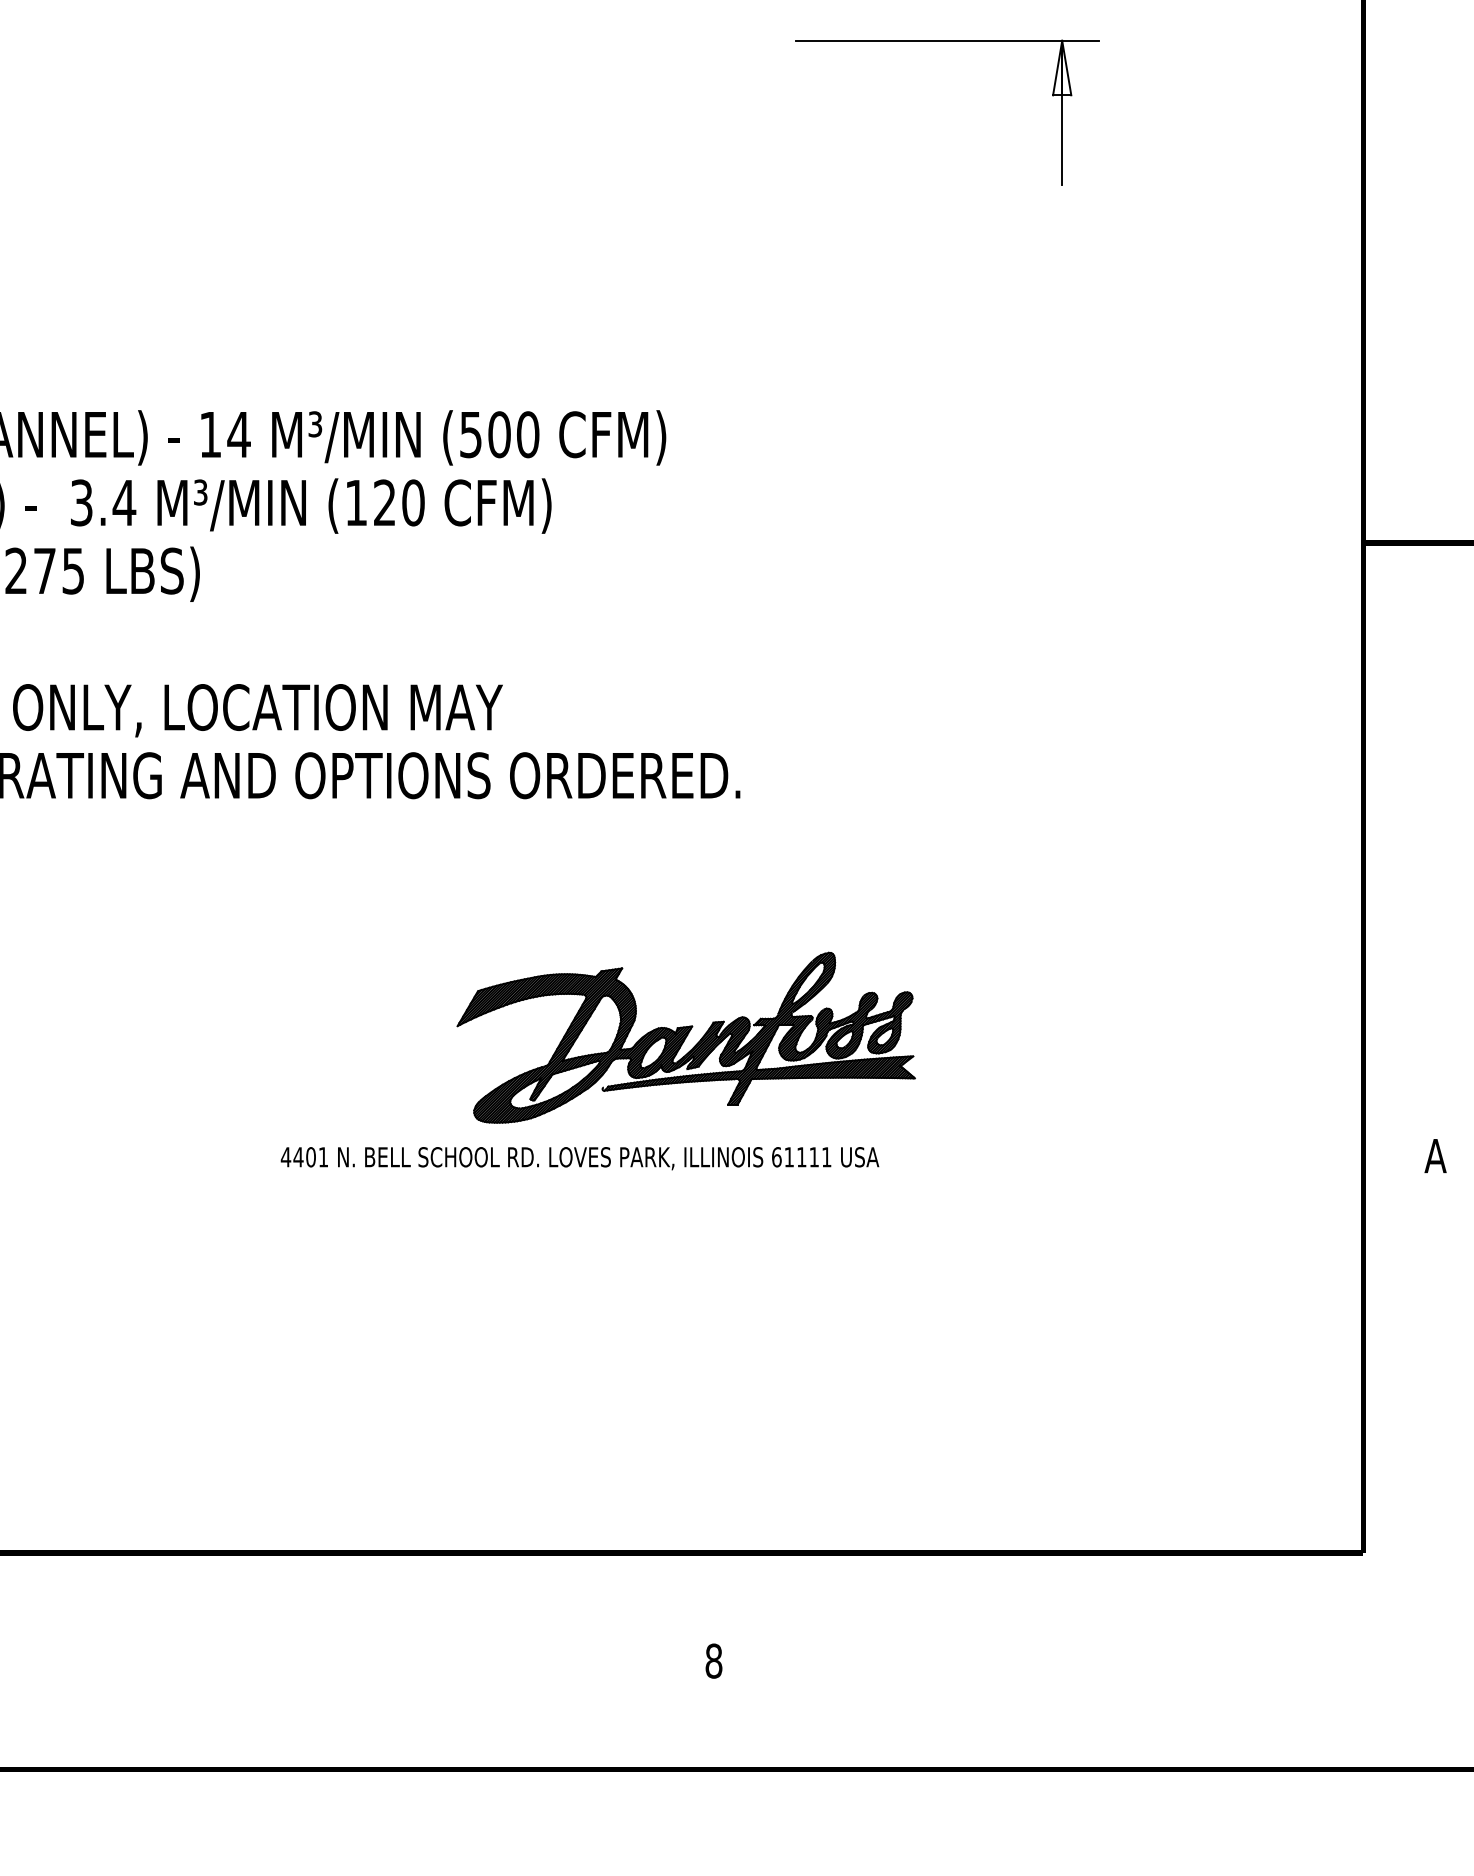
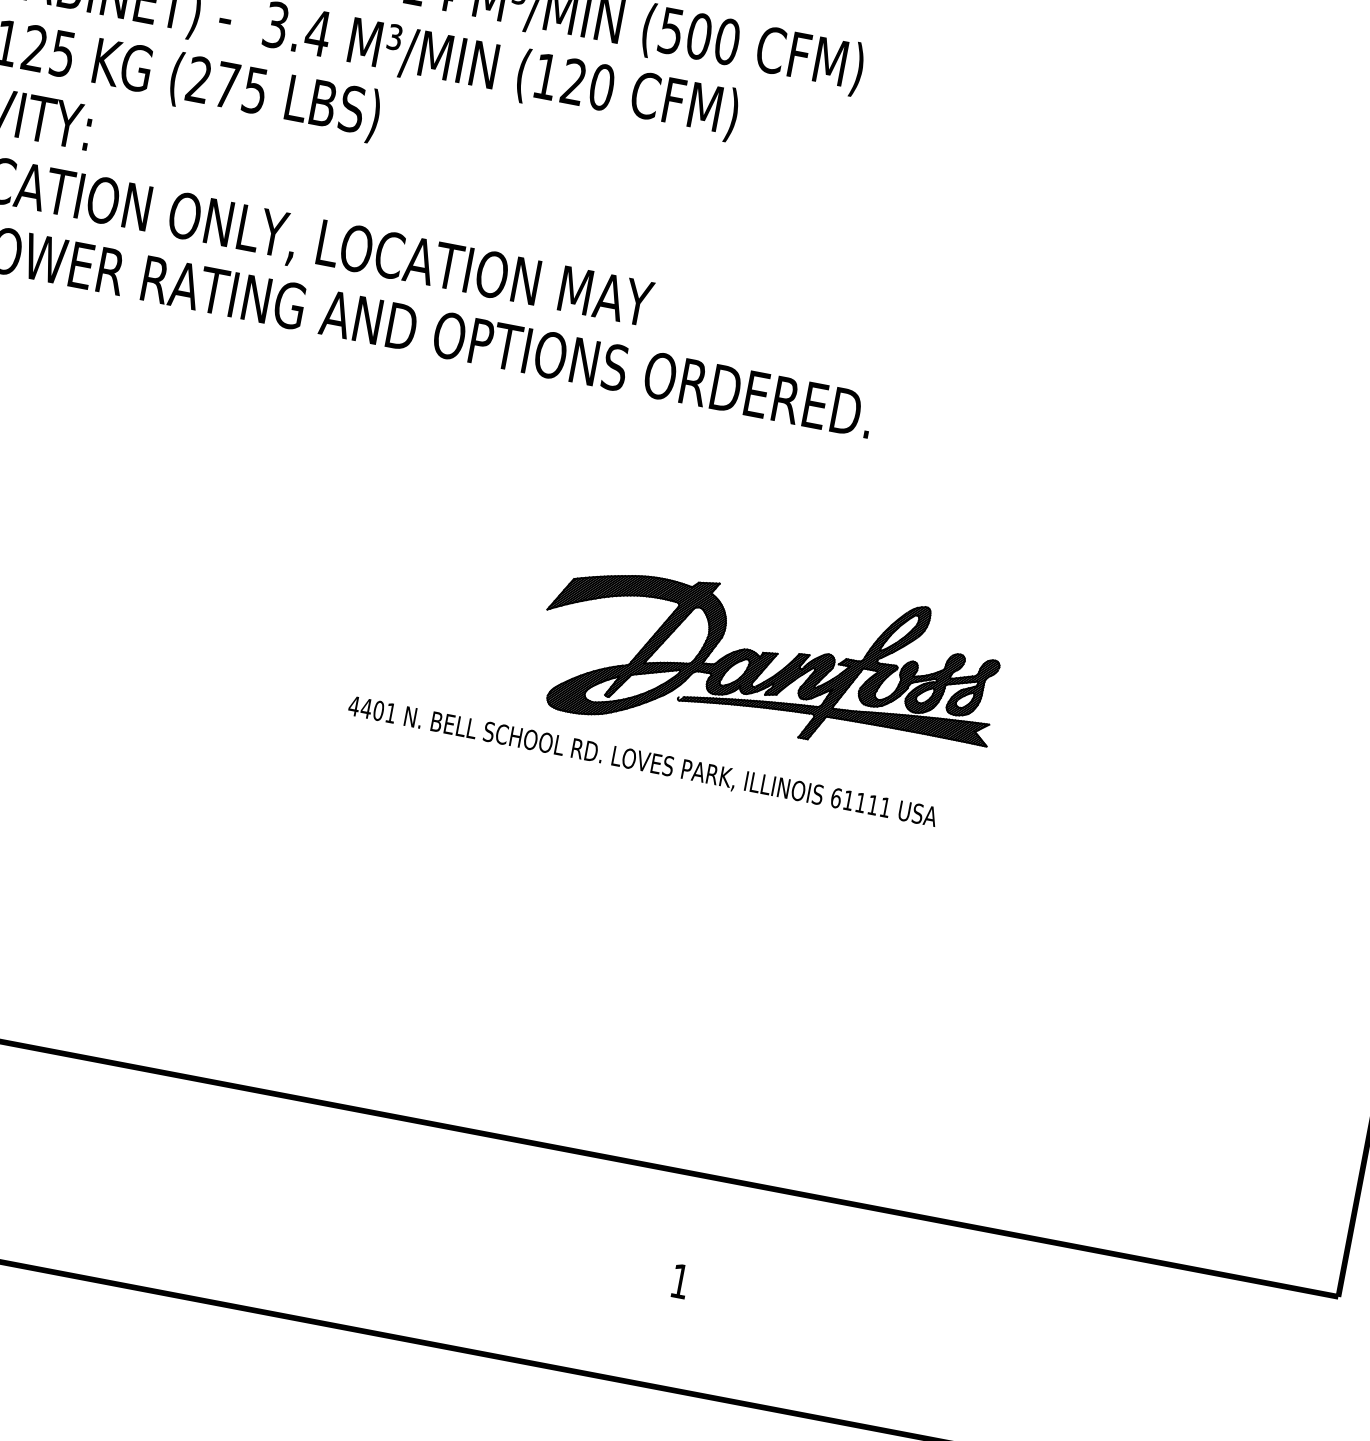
text: (713, 1660) -> (679, 1280), 8 -> 1

